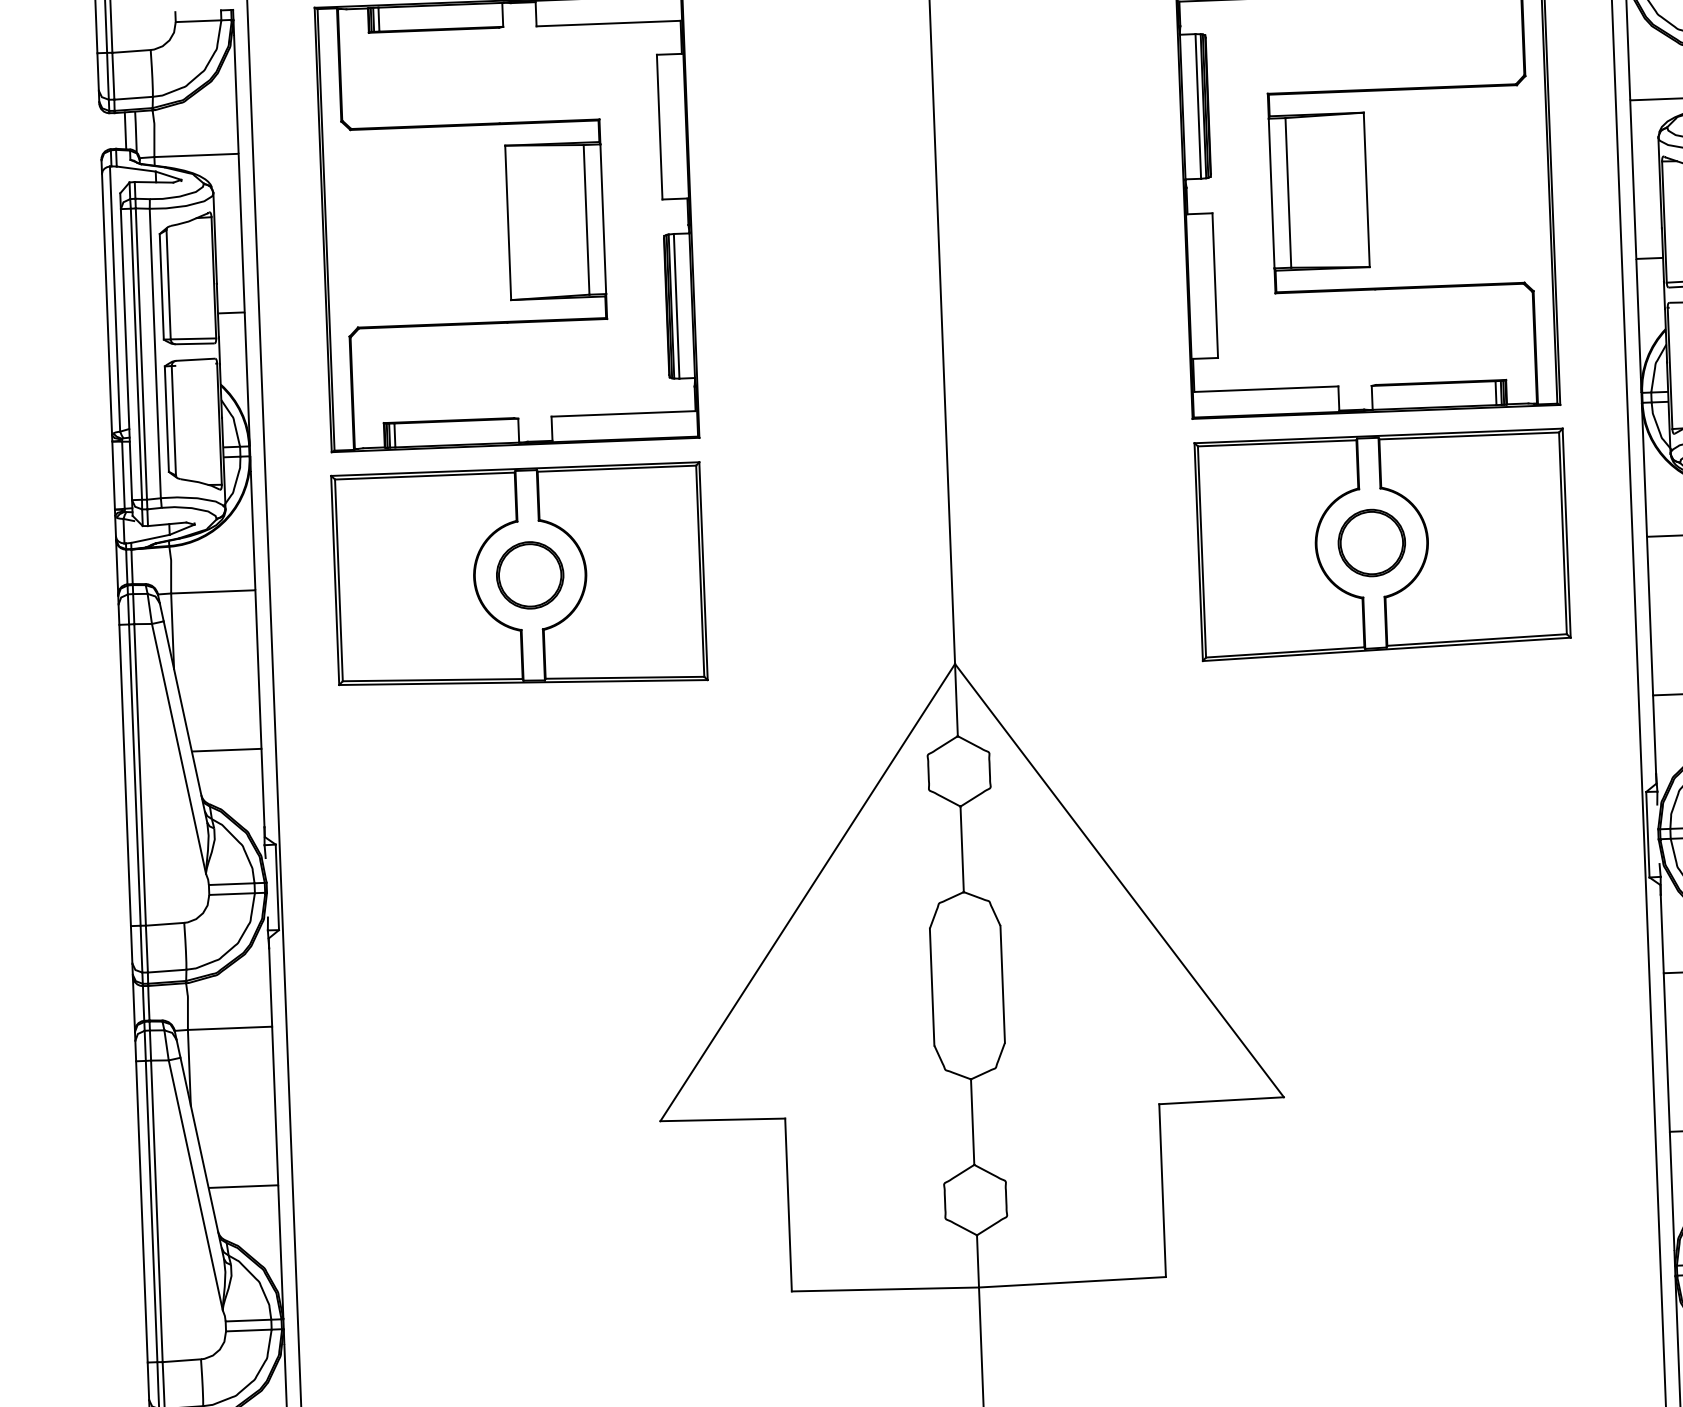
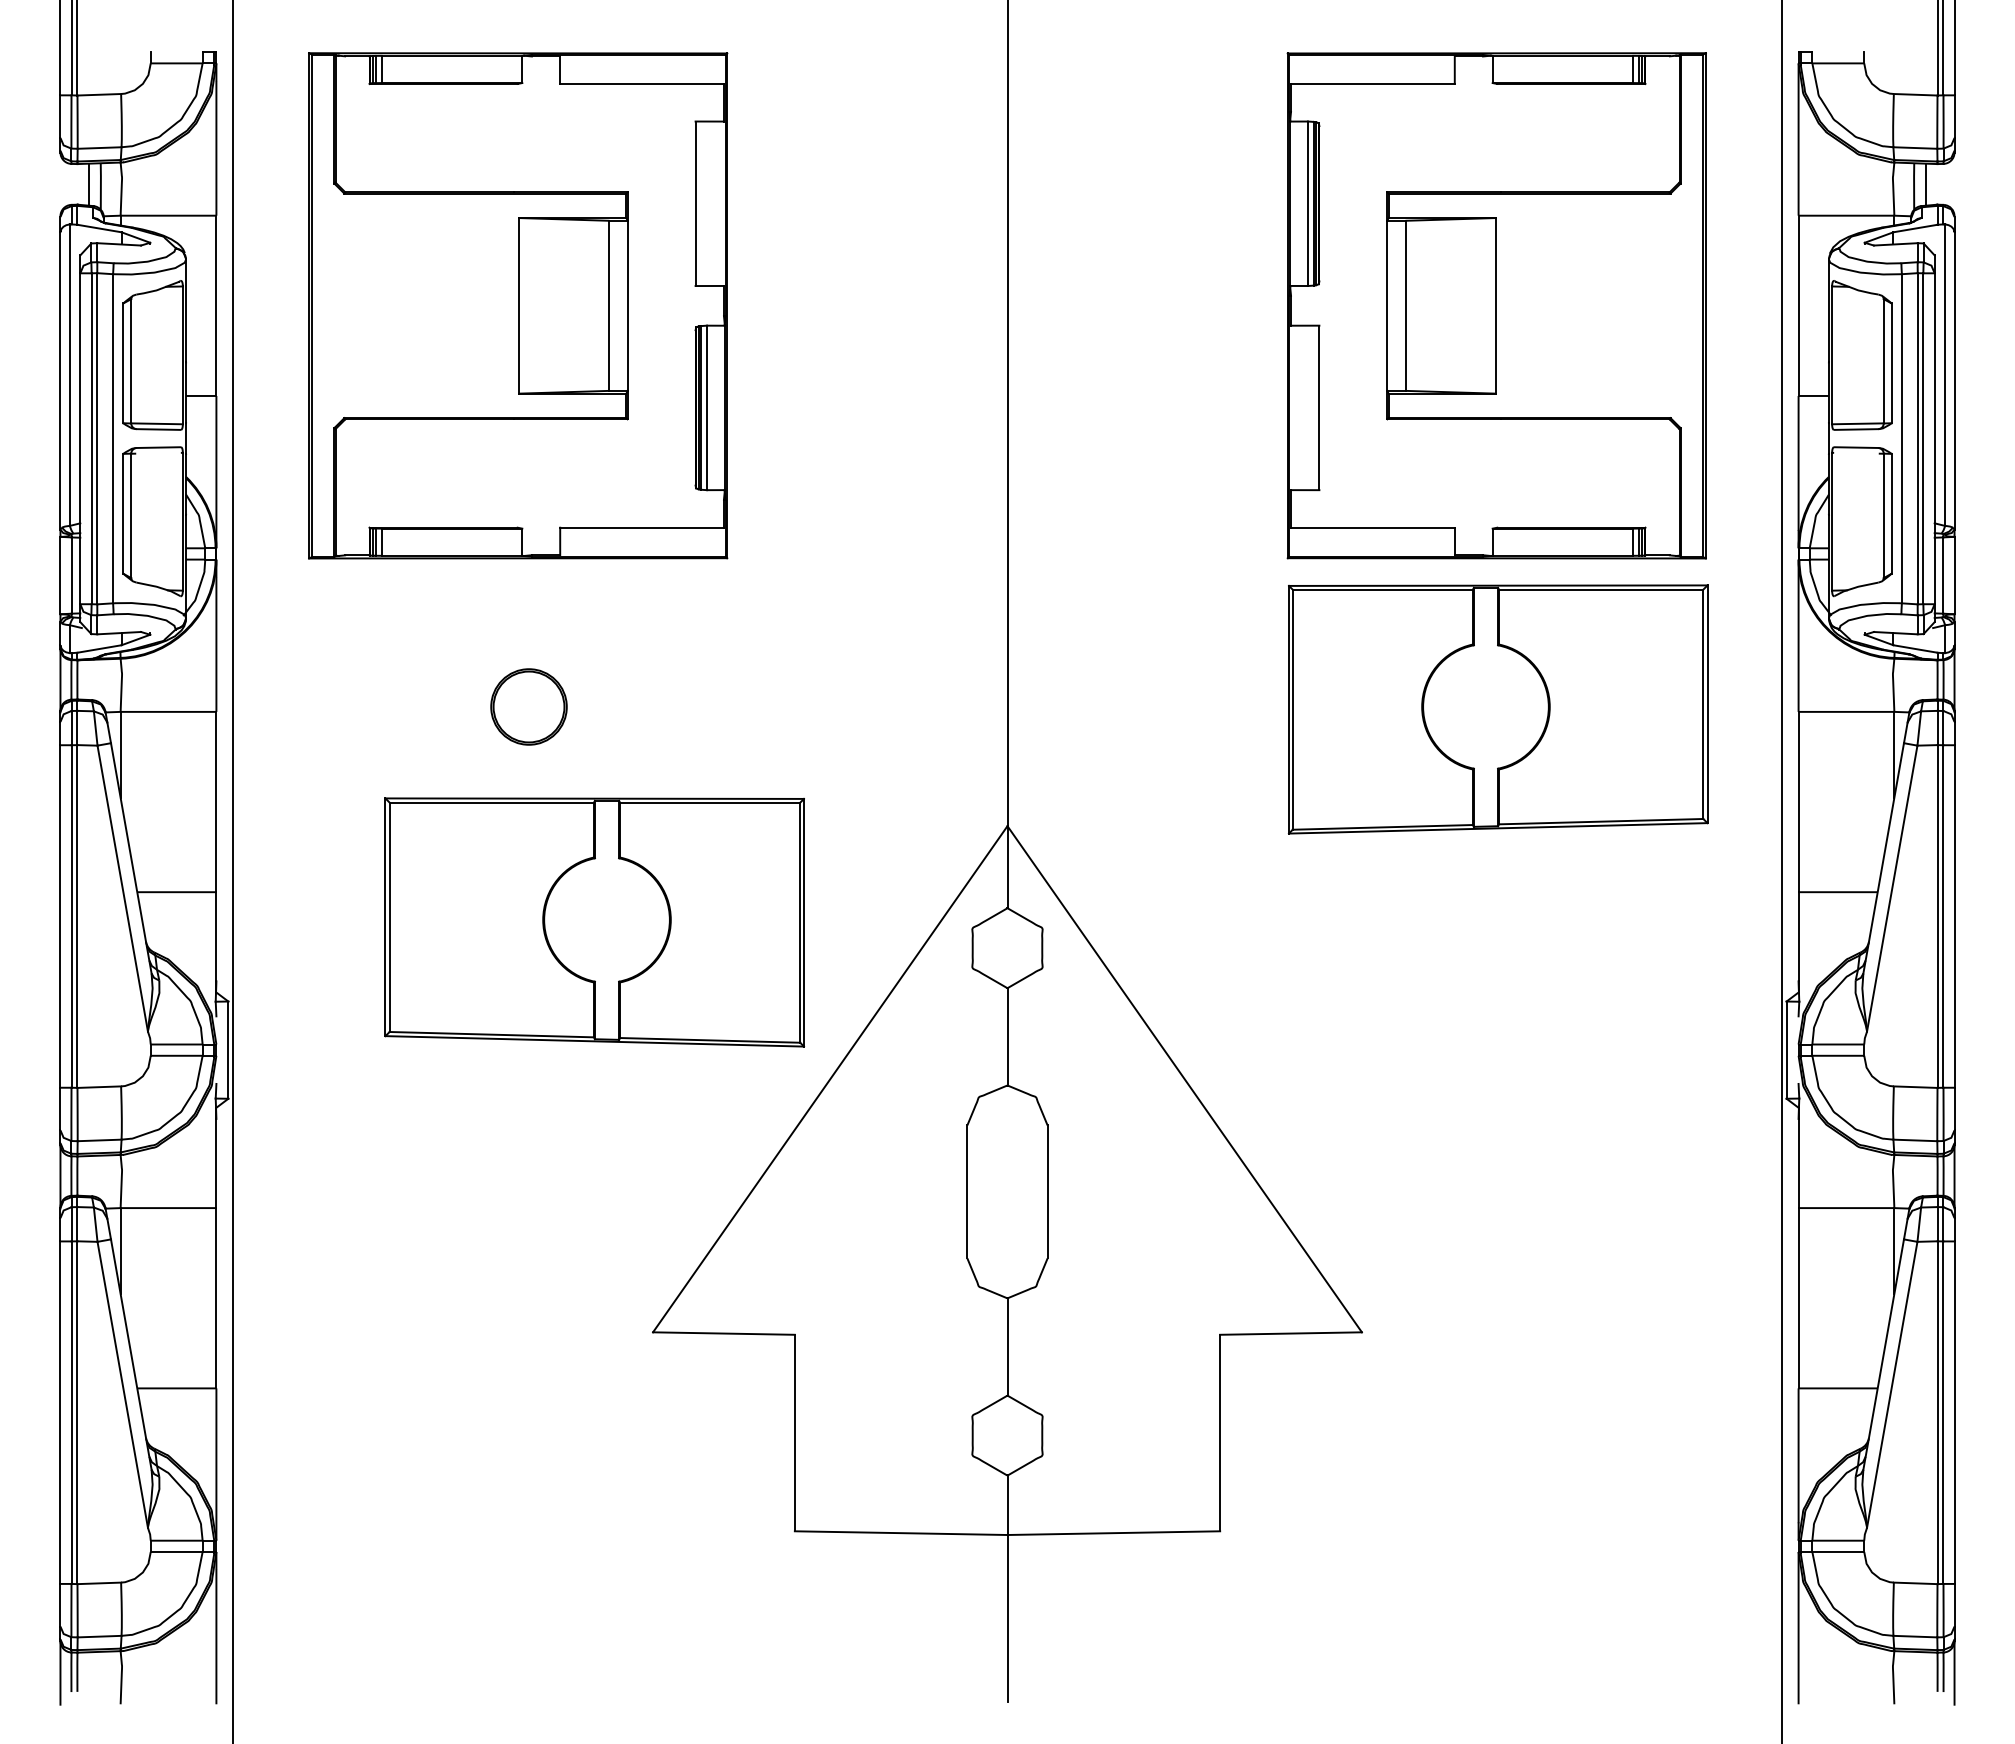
part: (1371, 542) -> (1485, 706), removed
part: (519, 578) -> (594, 922), moved

